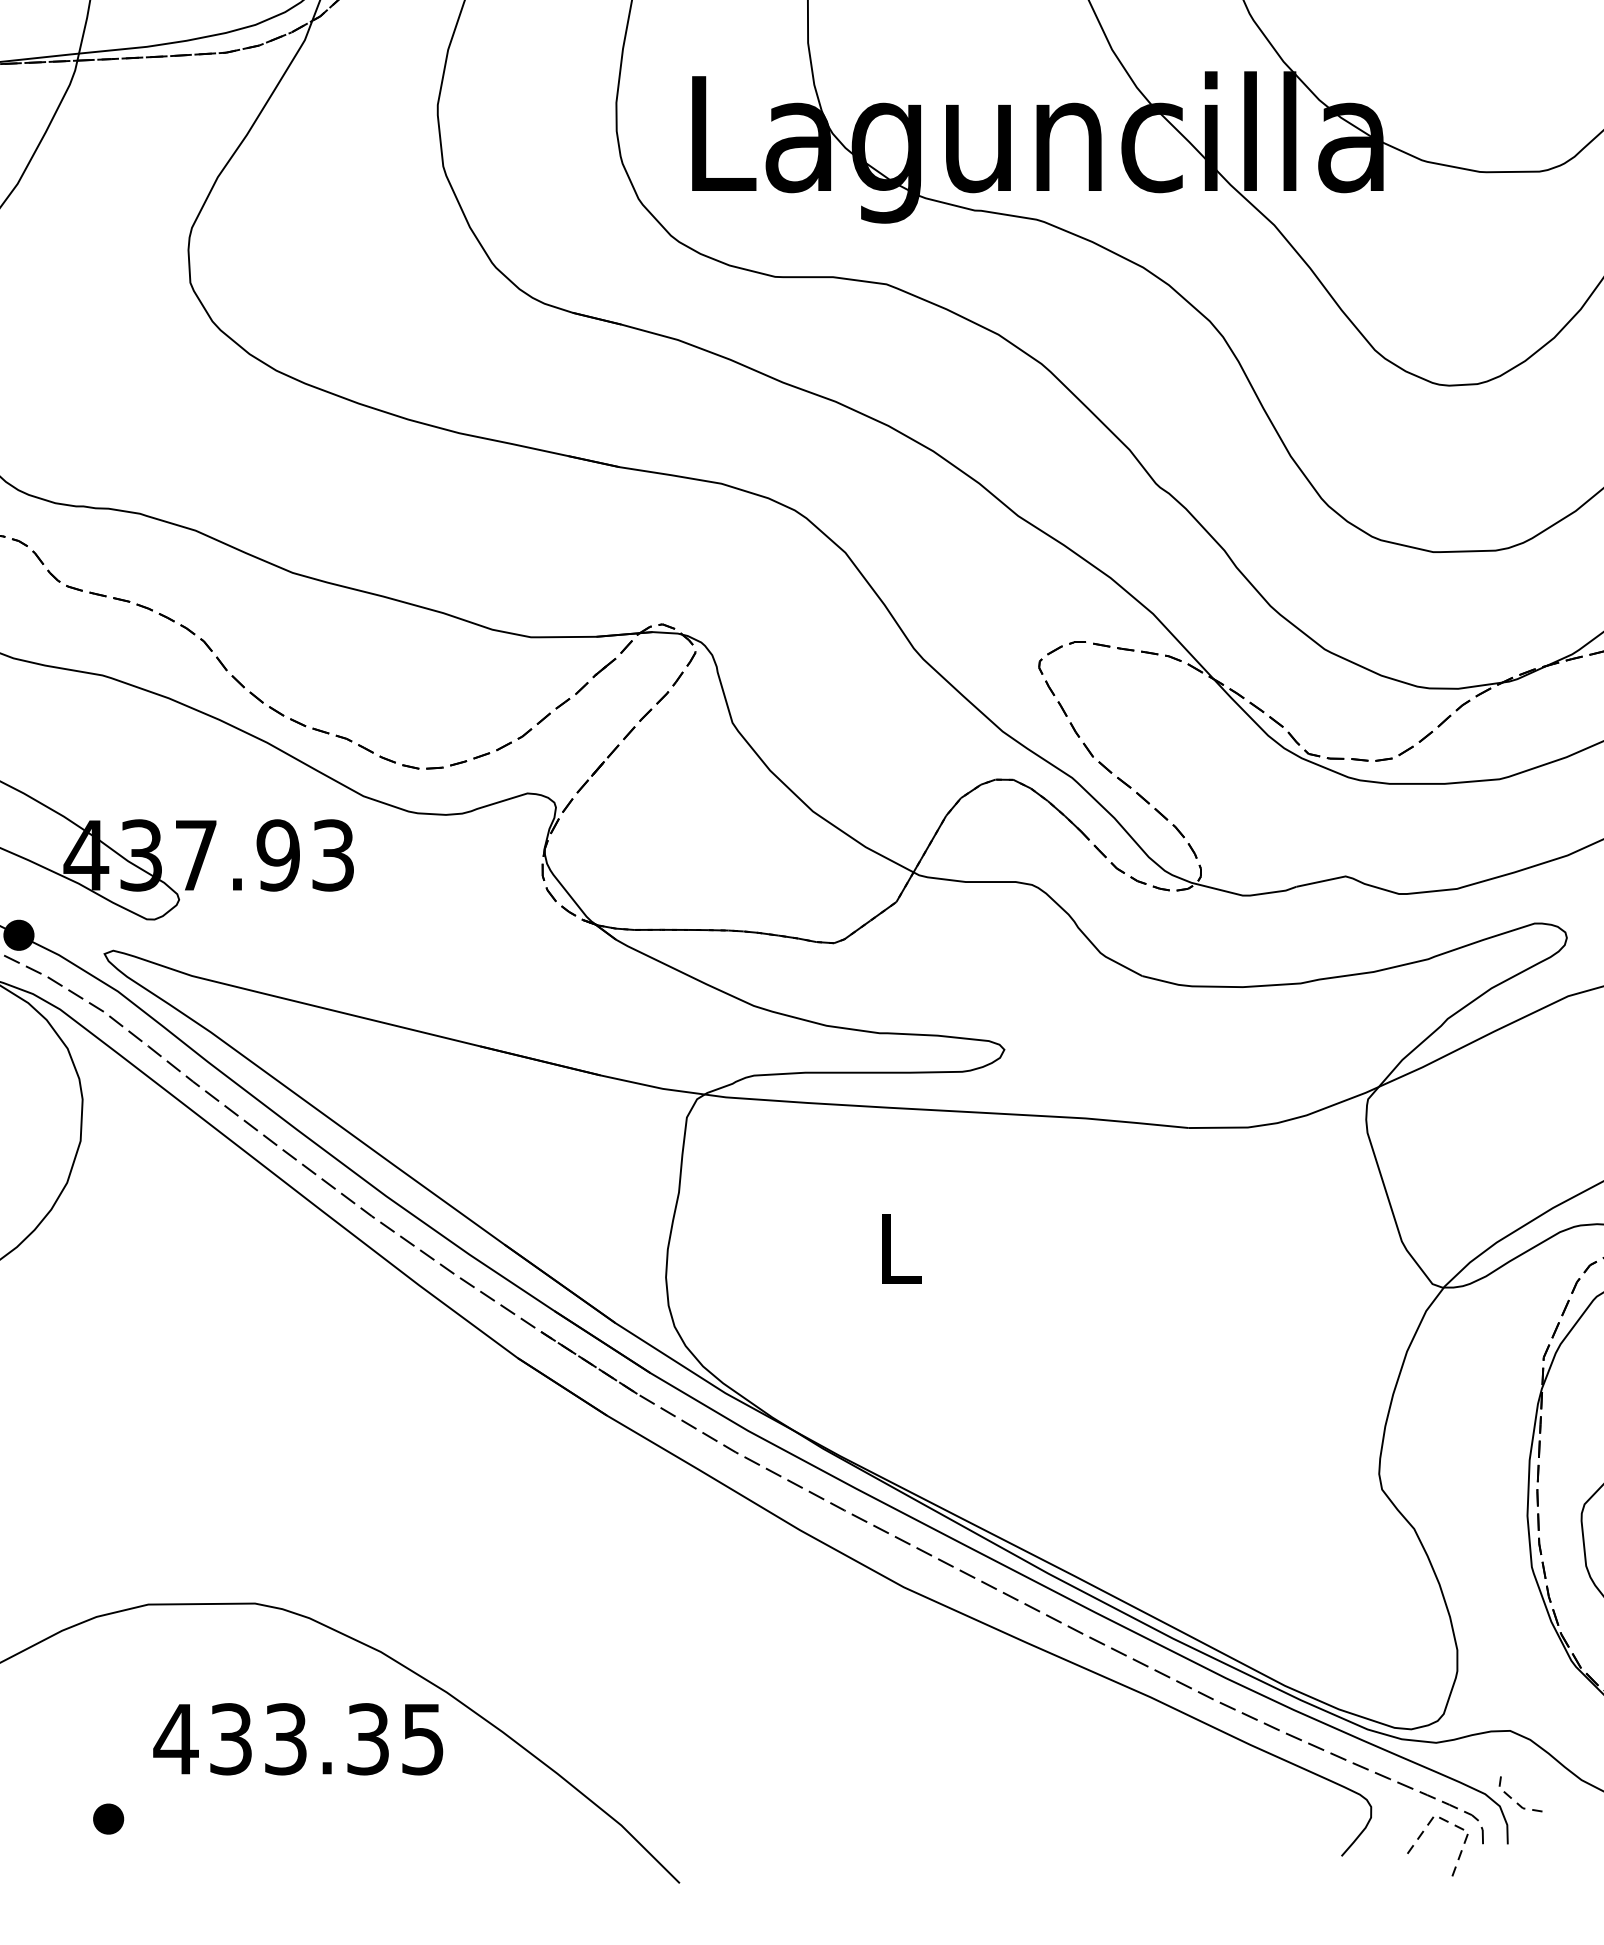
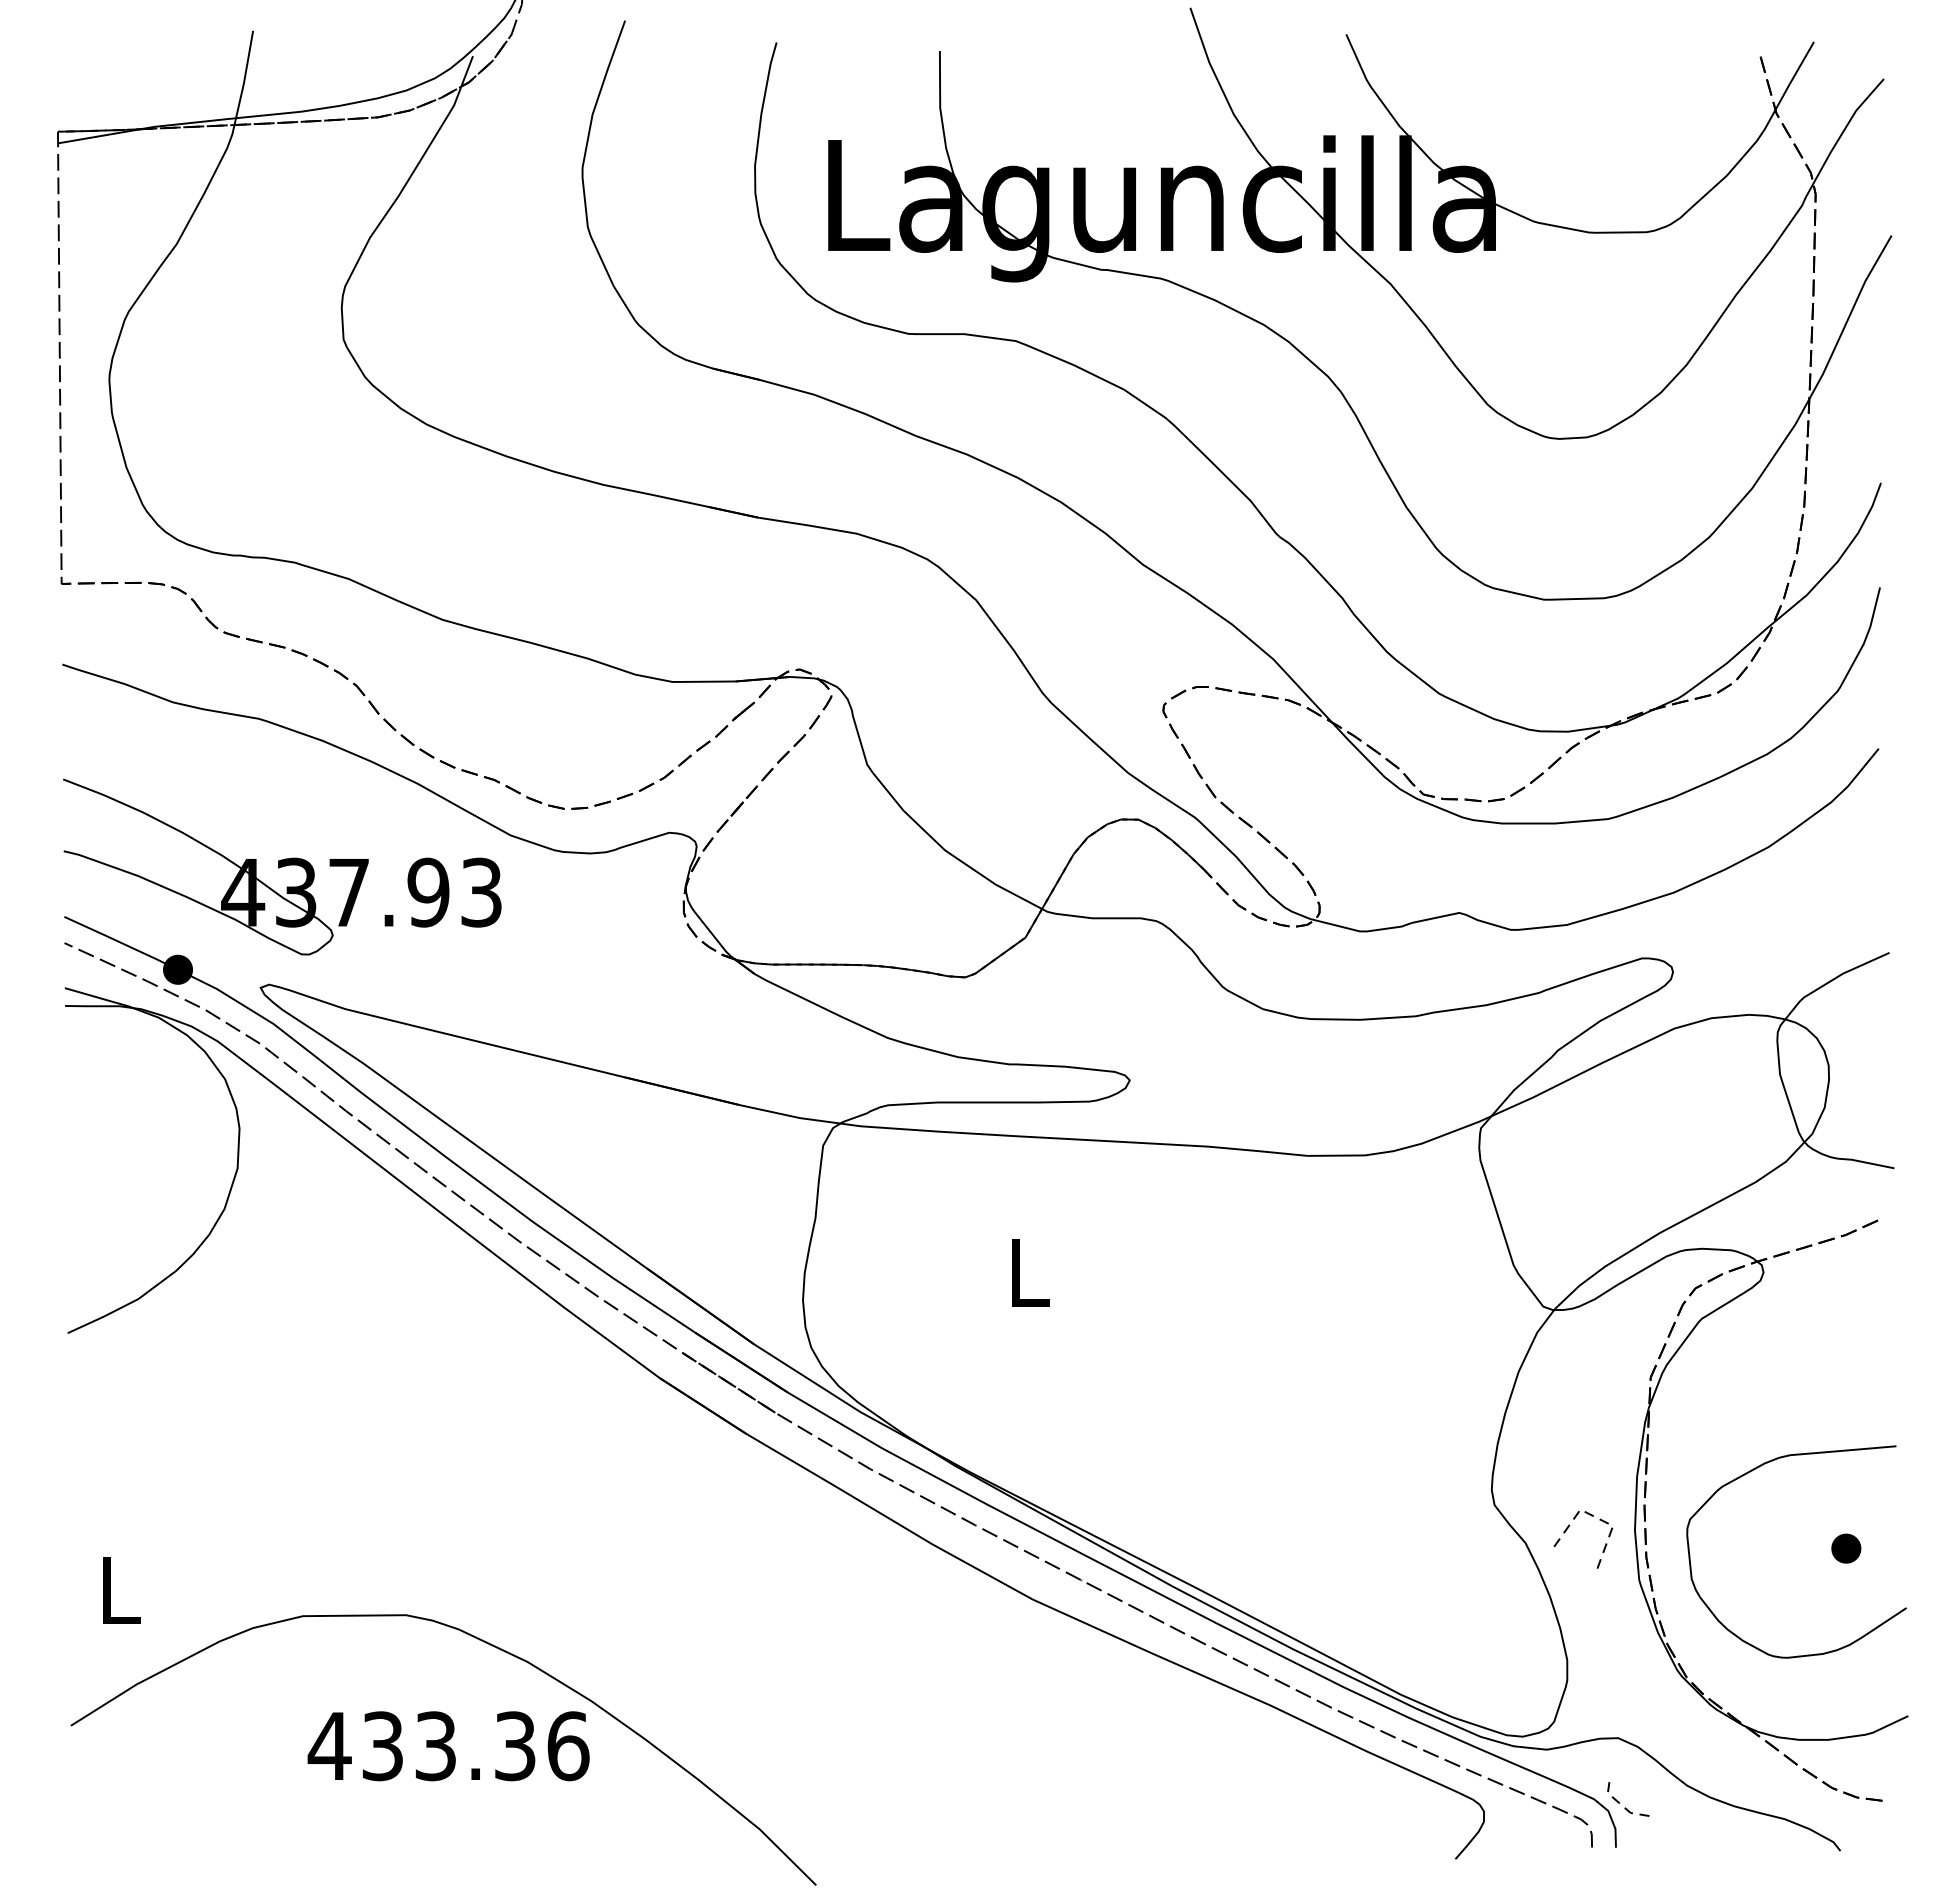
text: (423, 1739) -> (568, 1746), 433.35 -> 433.36
part: (108, 1819) -> (264, 1823), removed
line: (1422, 1834) -> (1568, 1528), moved

